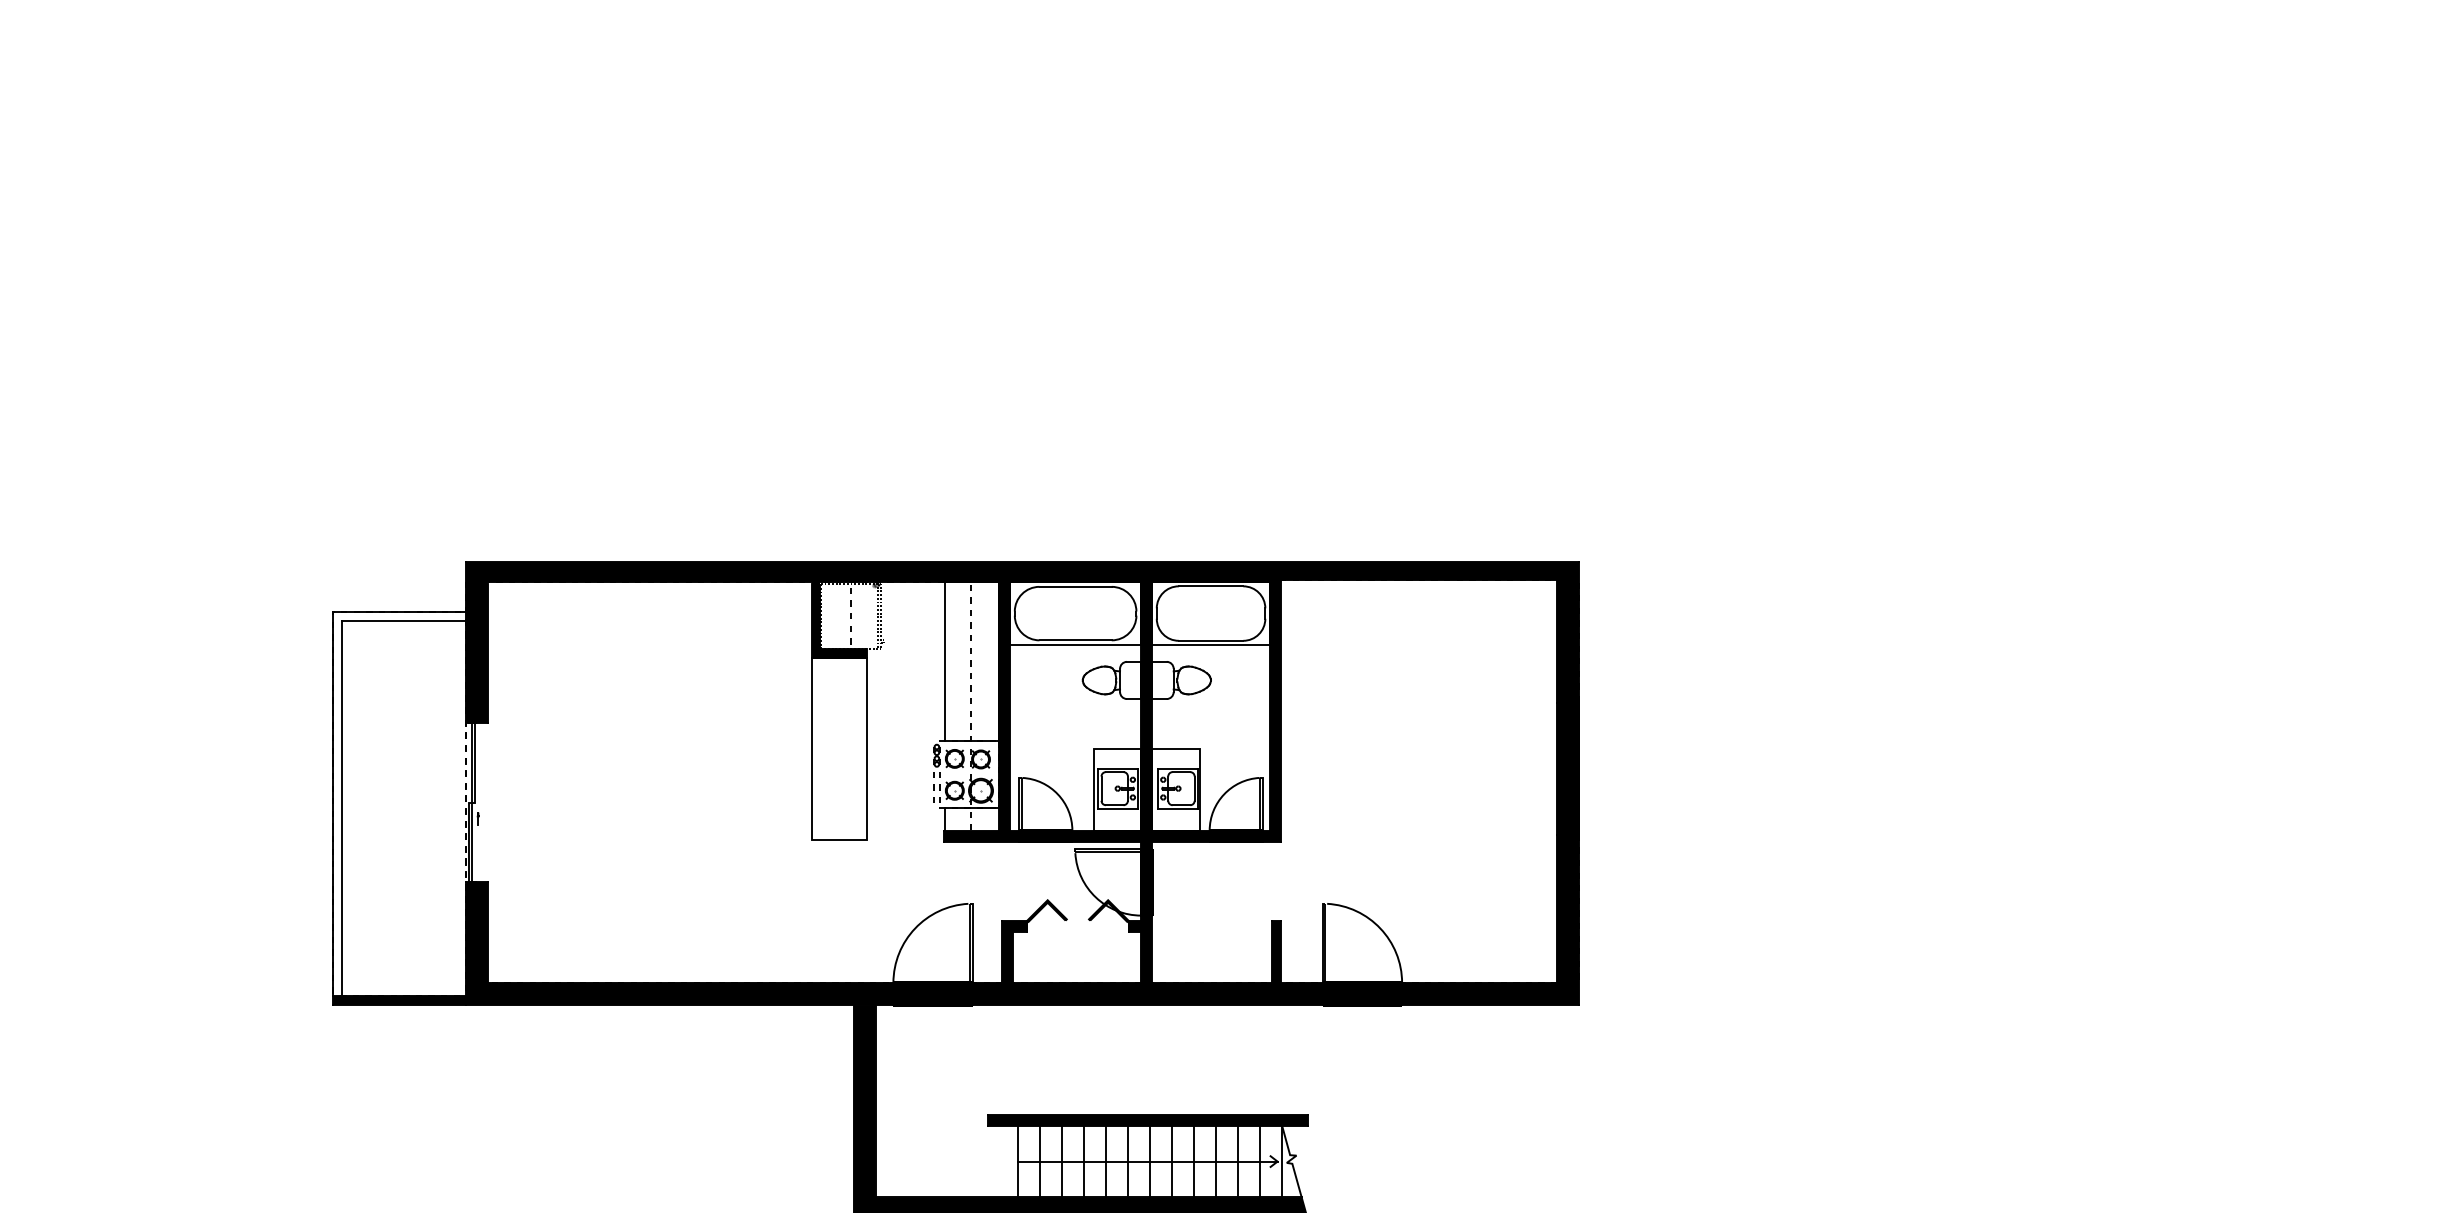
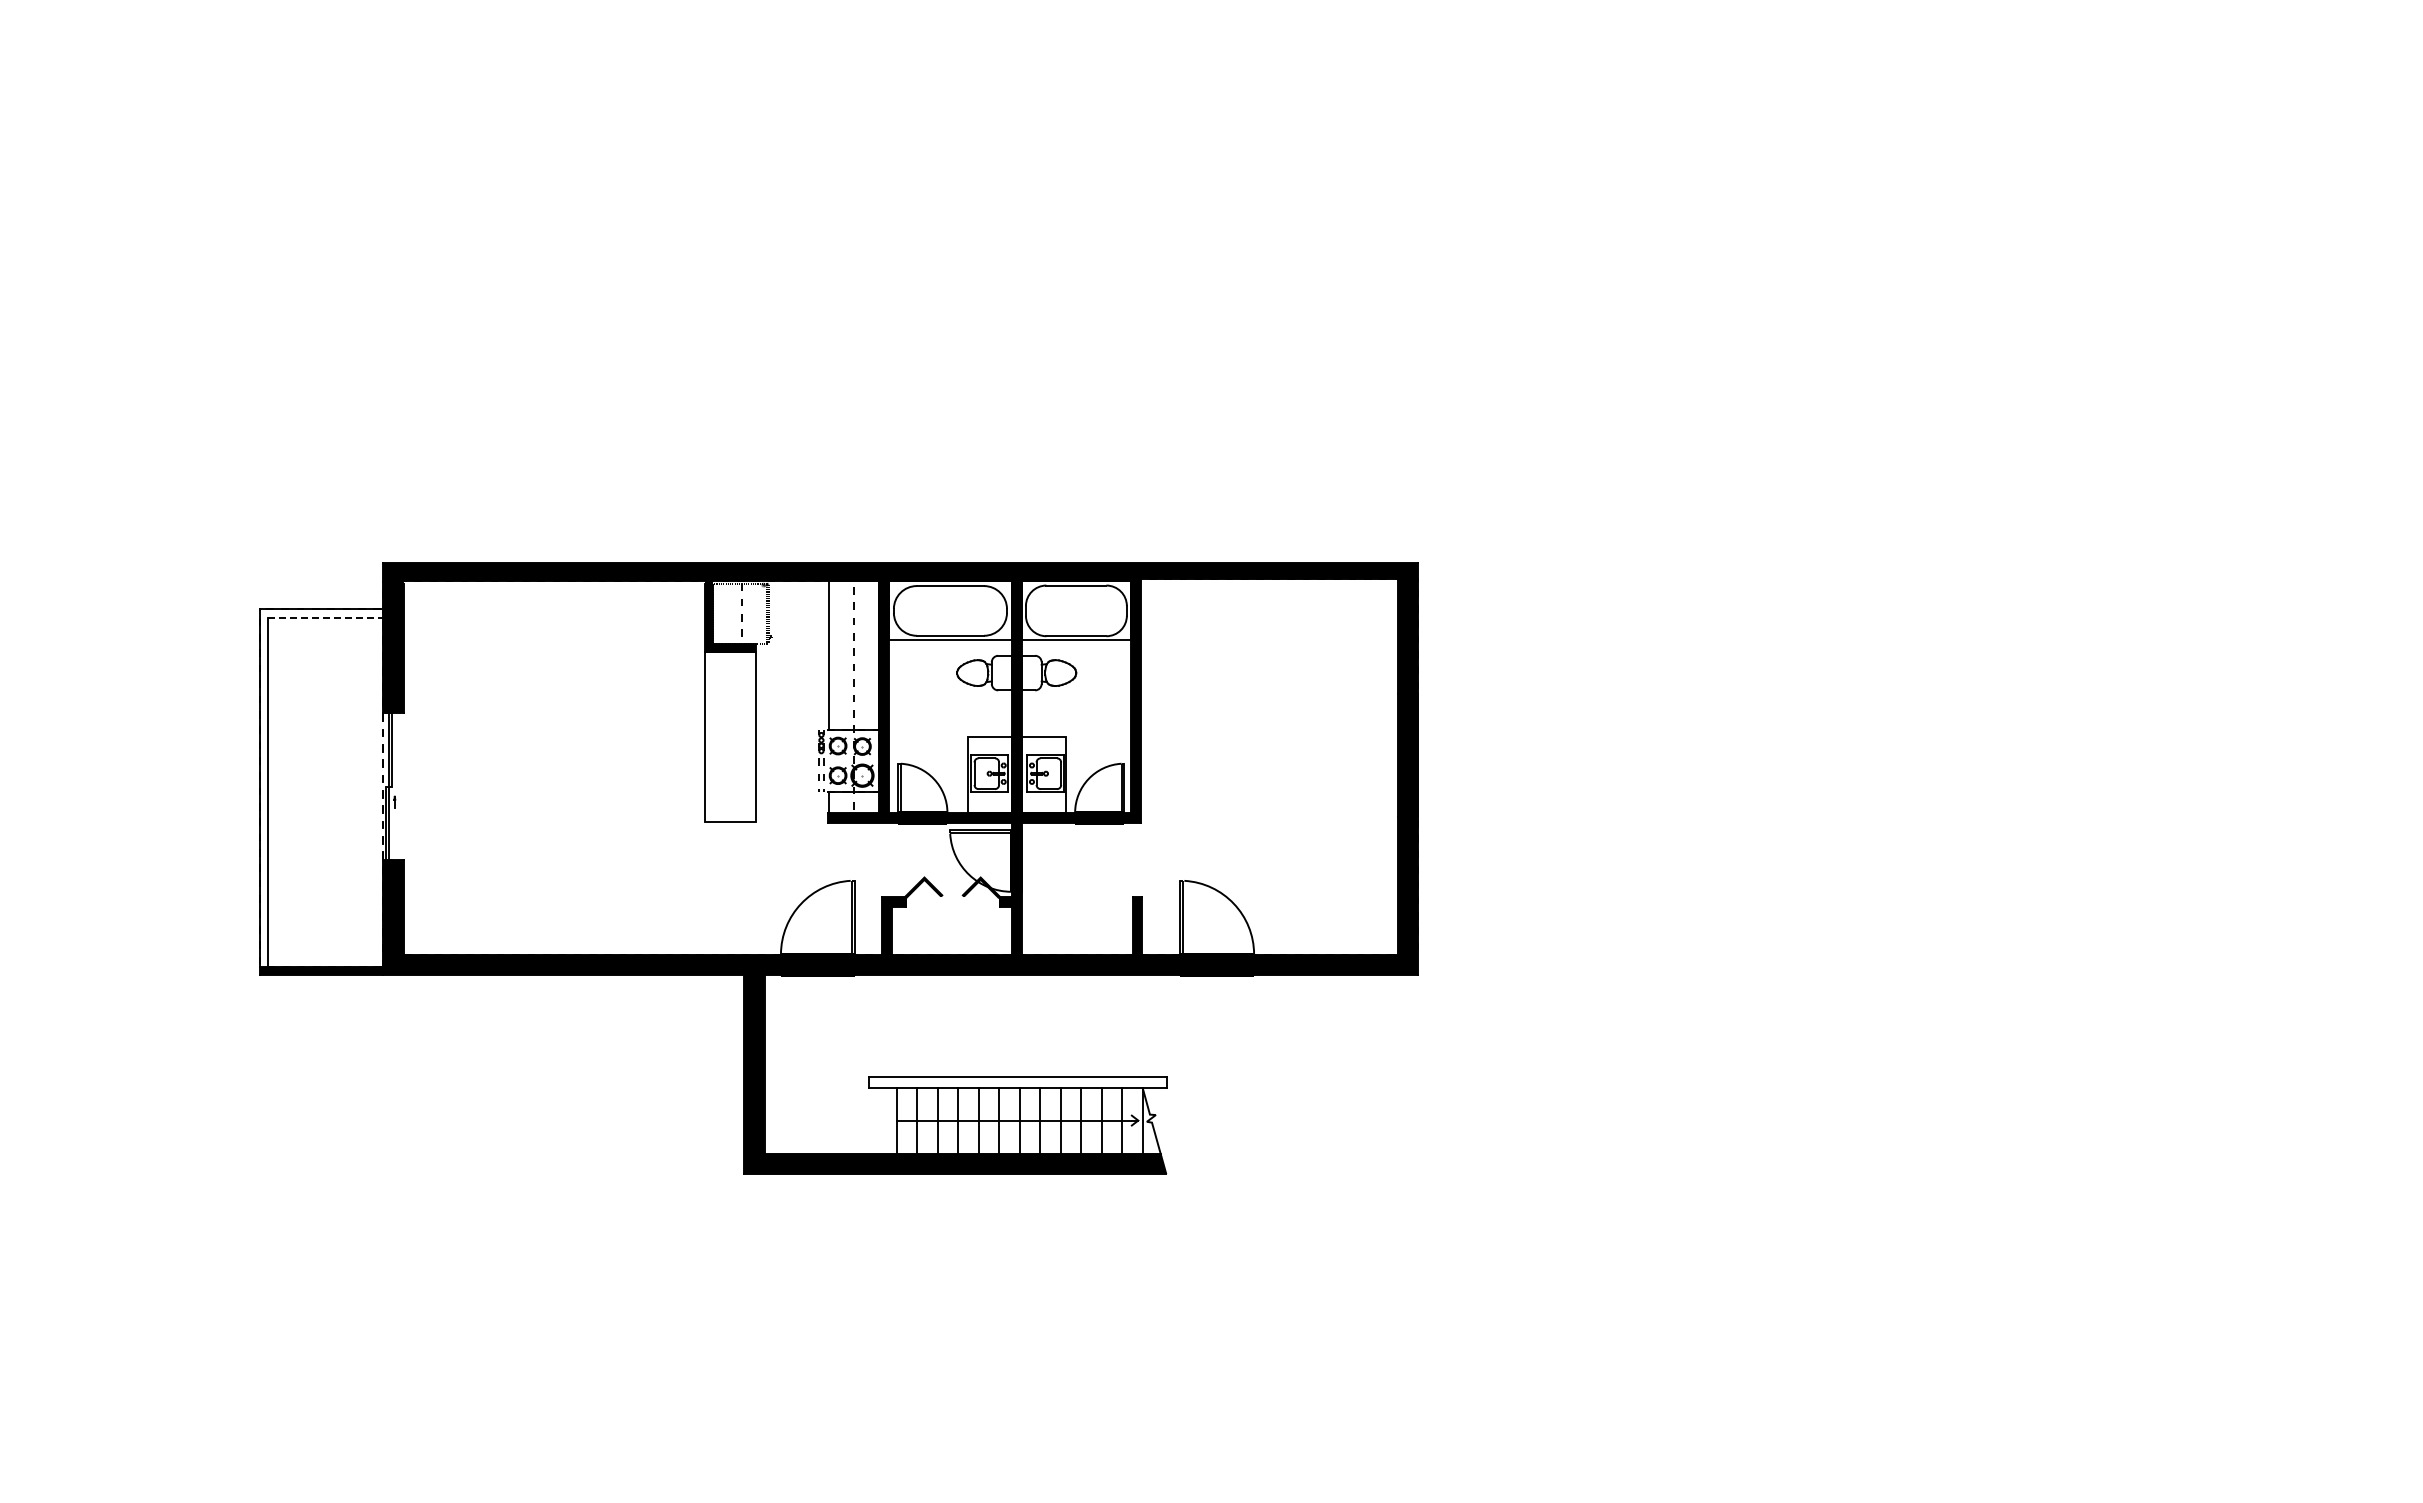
line: (403, 620) -> (325, 617), solid -> dashed
fill: (1147, 1120) -> (1017, 1082), removed

